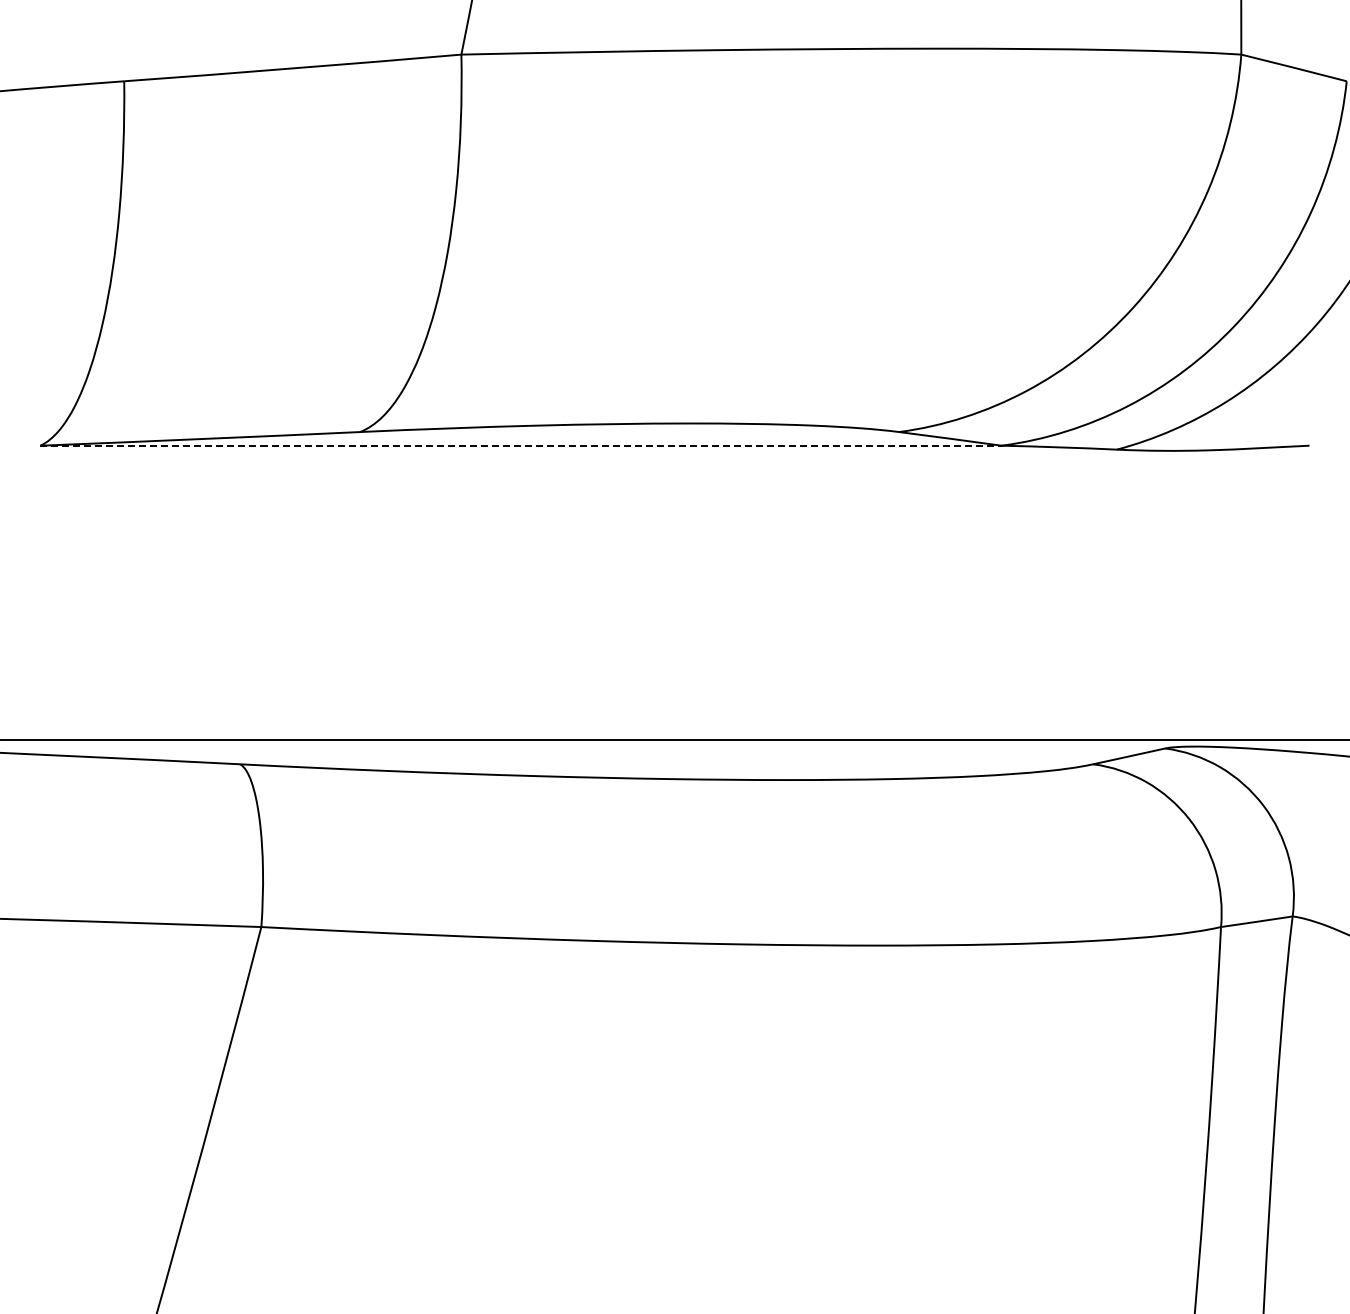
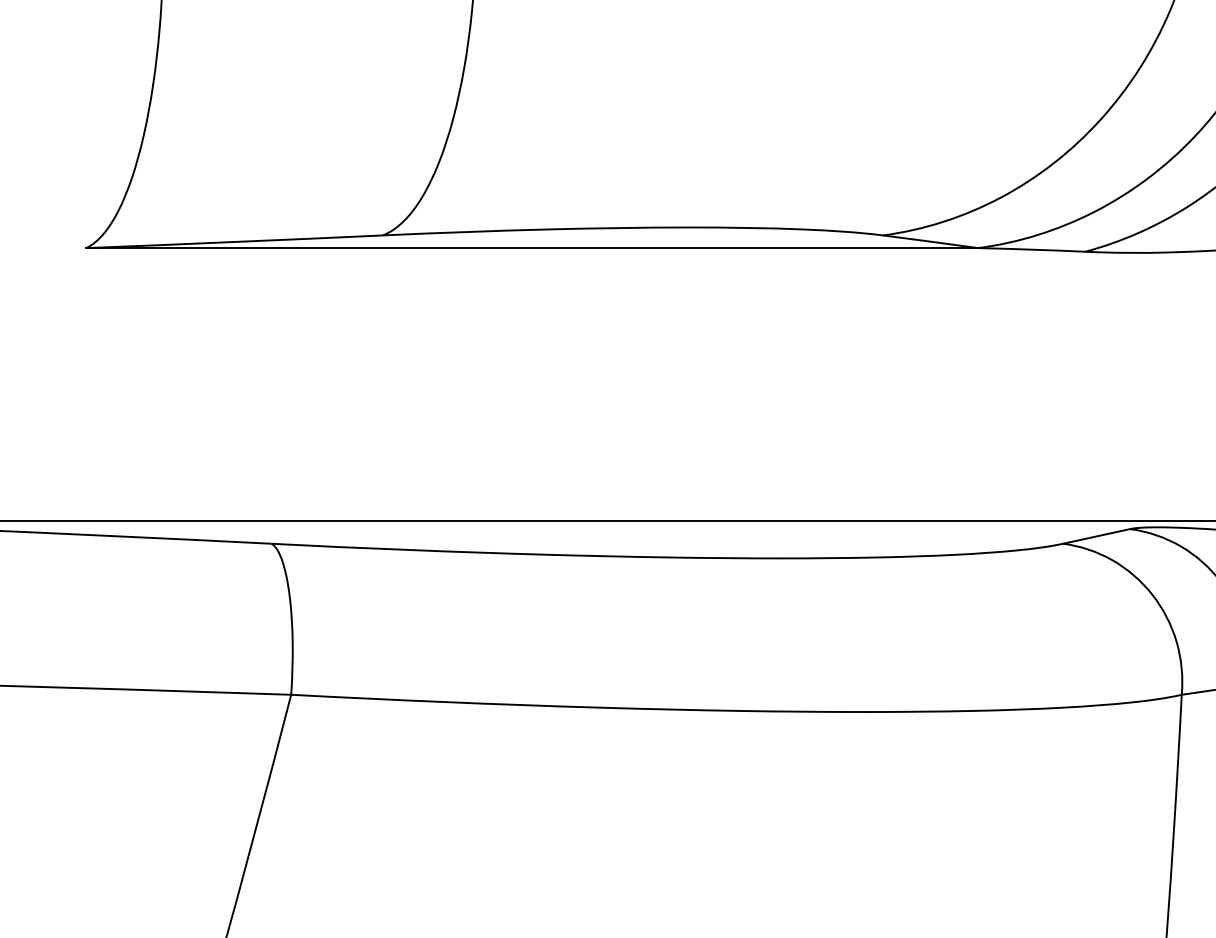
line: (521, 445) -> (532, 247), dashed -> solid

